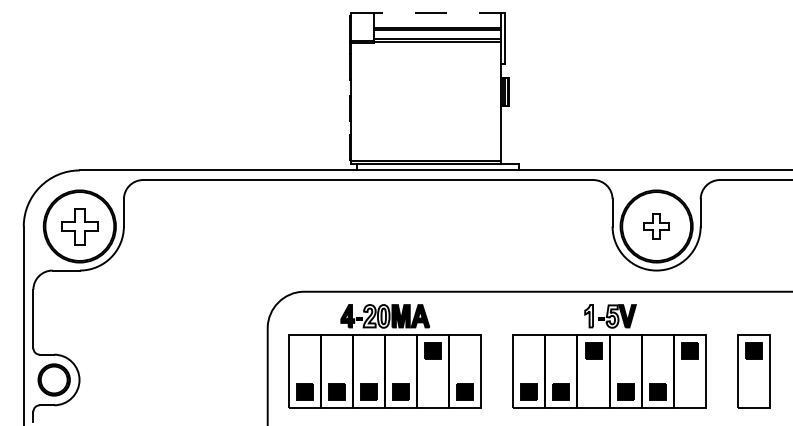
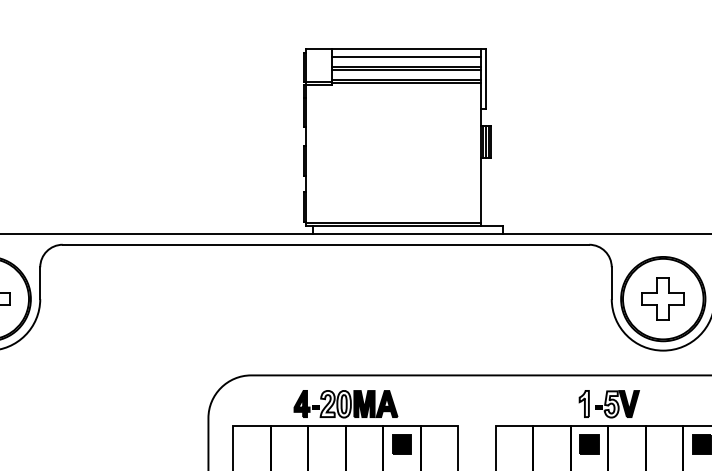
line: (428, 12) -> (396, 48), dashed -> solid
line: (436, 19) -> (405, 57), added
part: (656, 226) -> (663, 299), size x1.43

